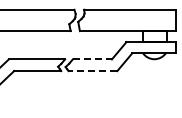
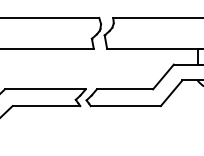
line: (92, 59) -> (125, 89), dashed -> solid
line: (92, 71) -> (125, 106), dashed -> solid

